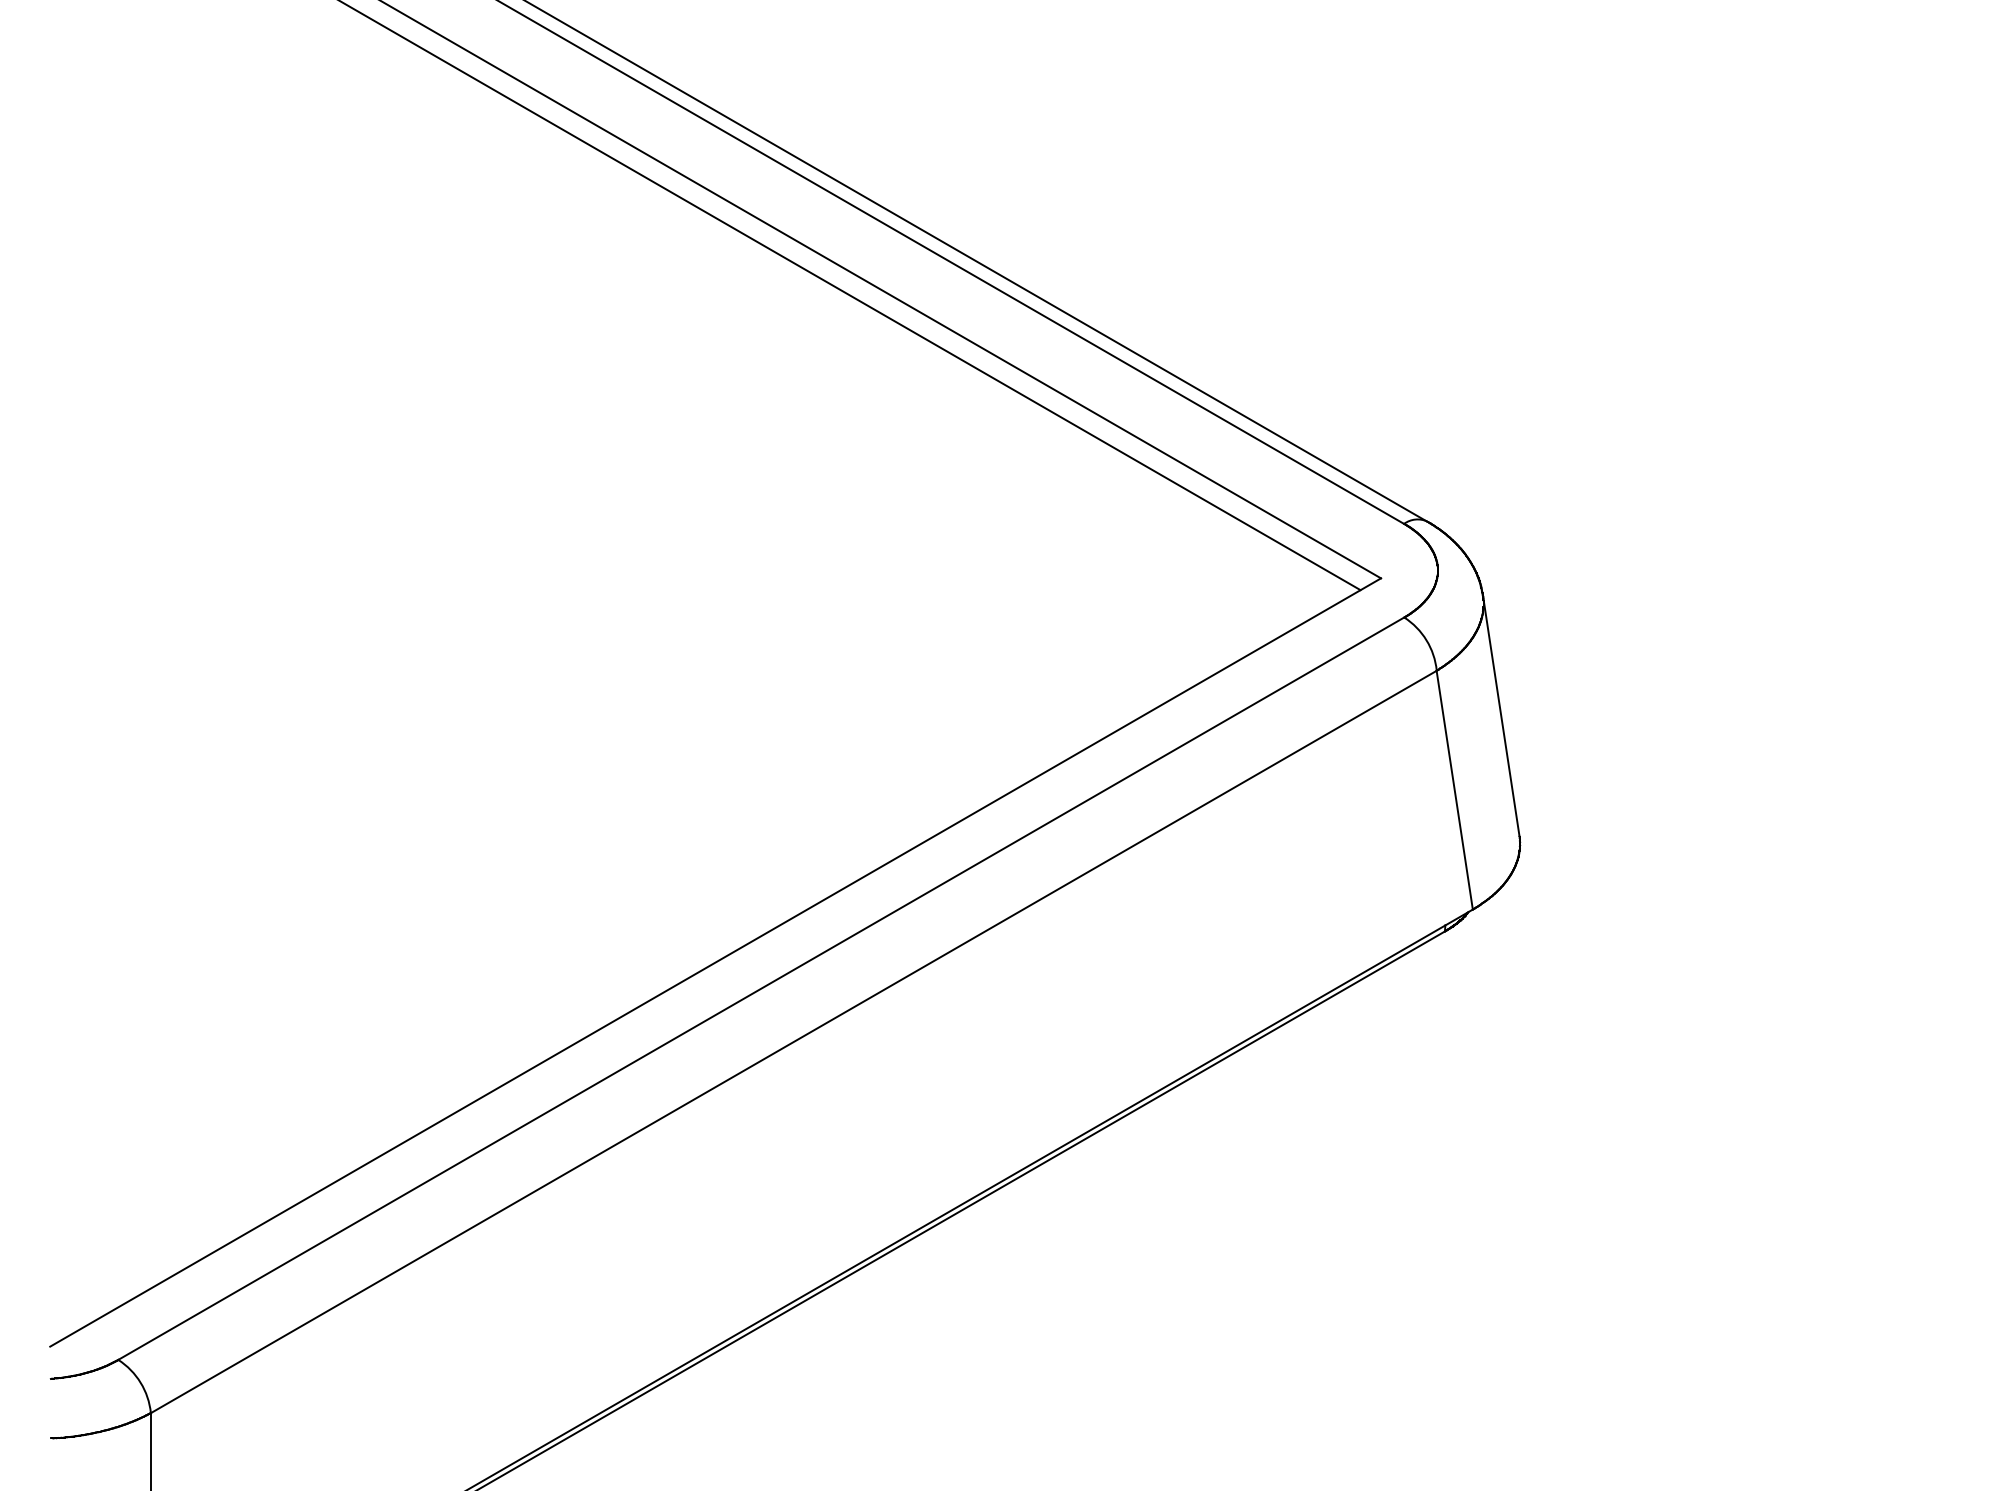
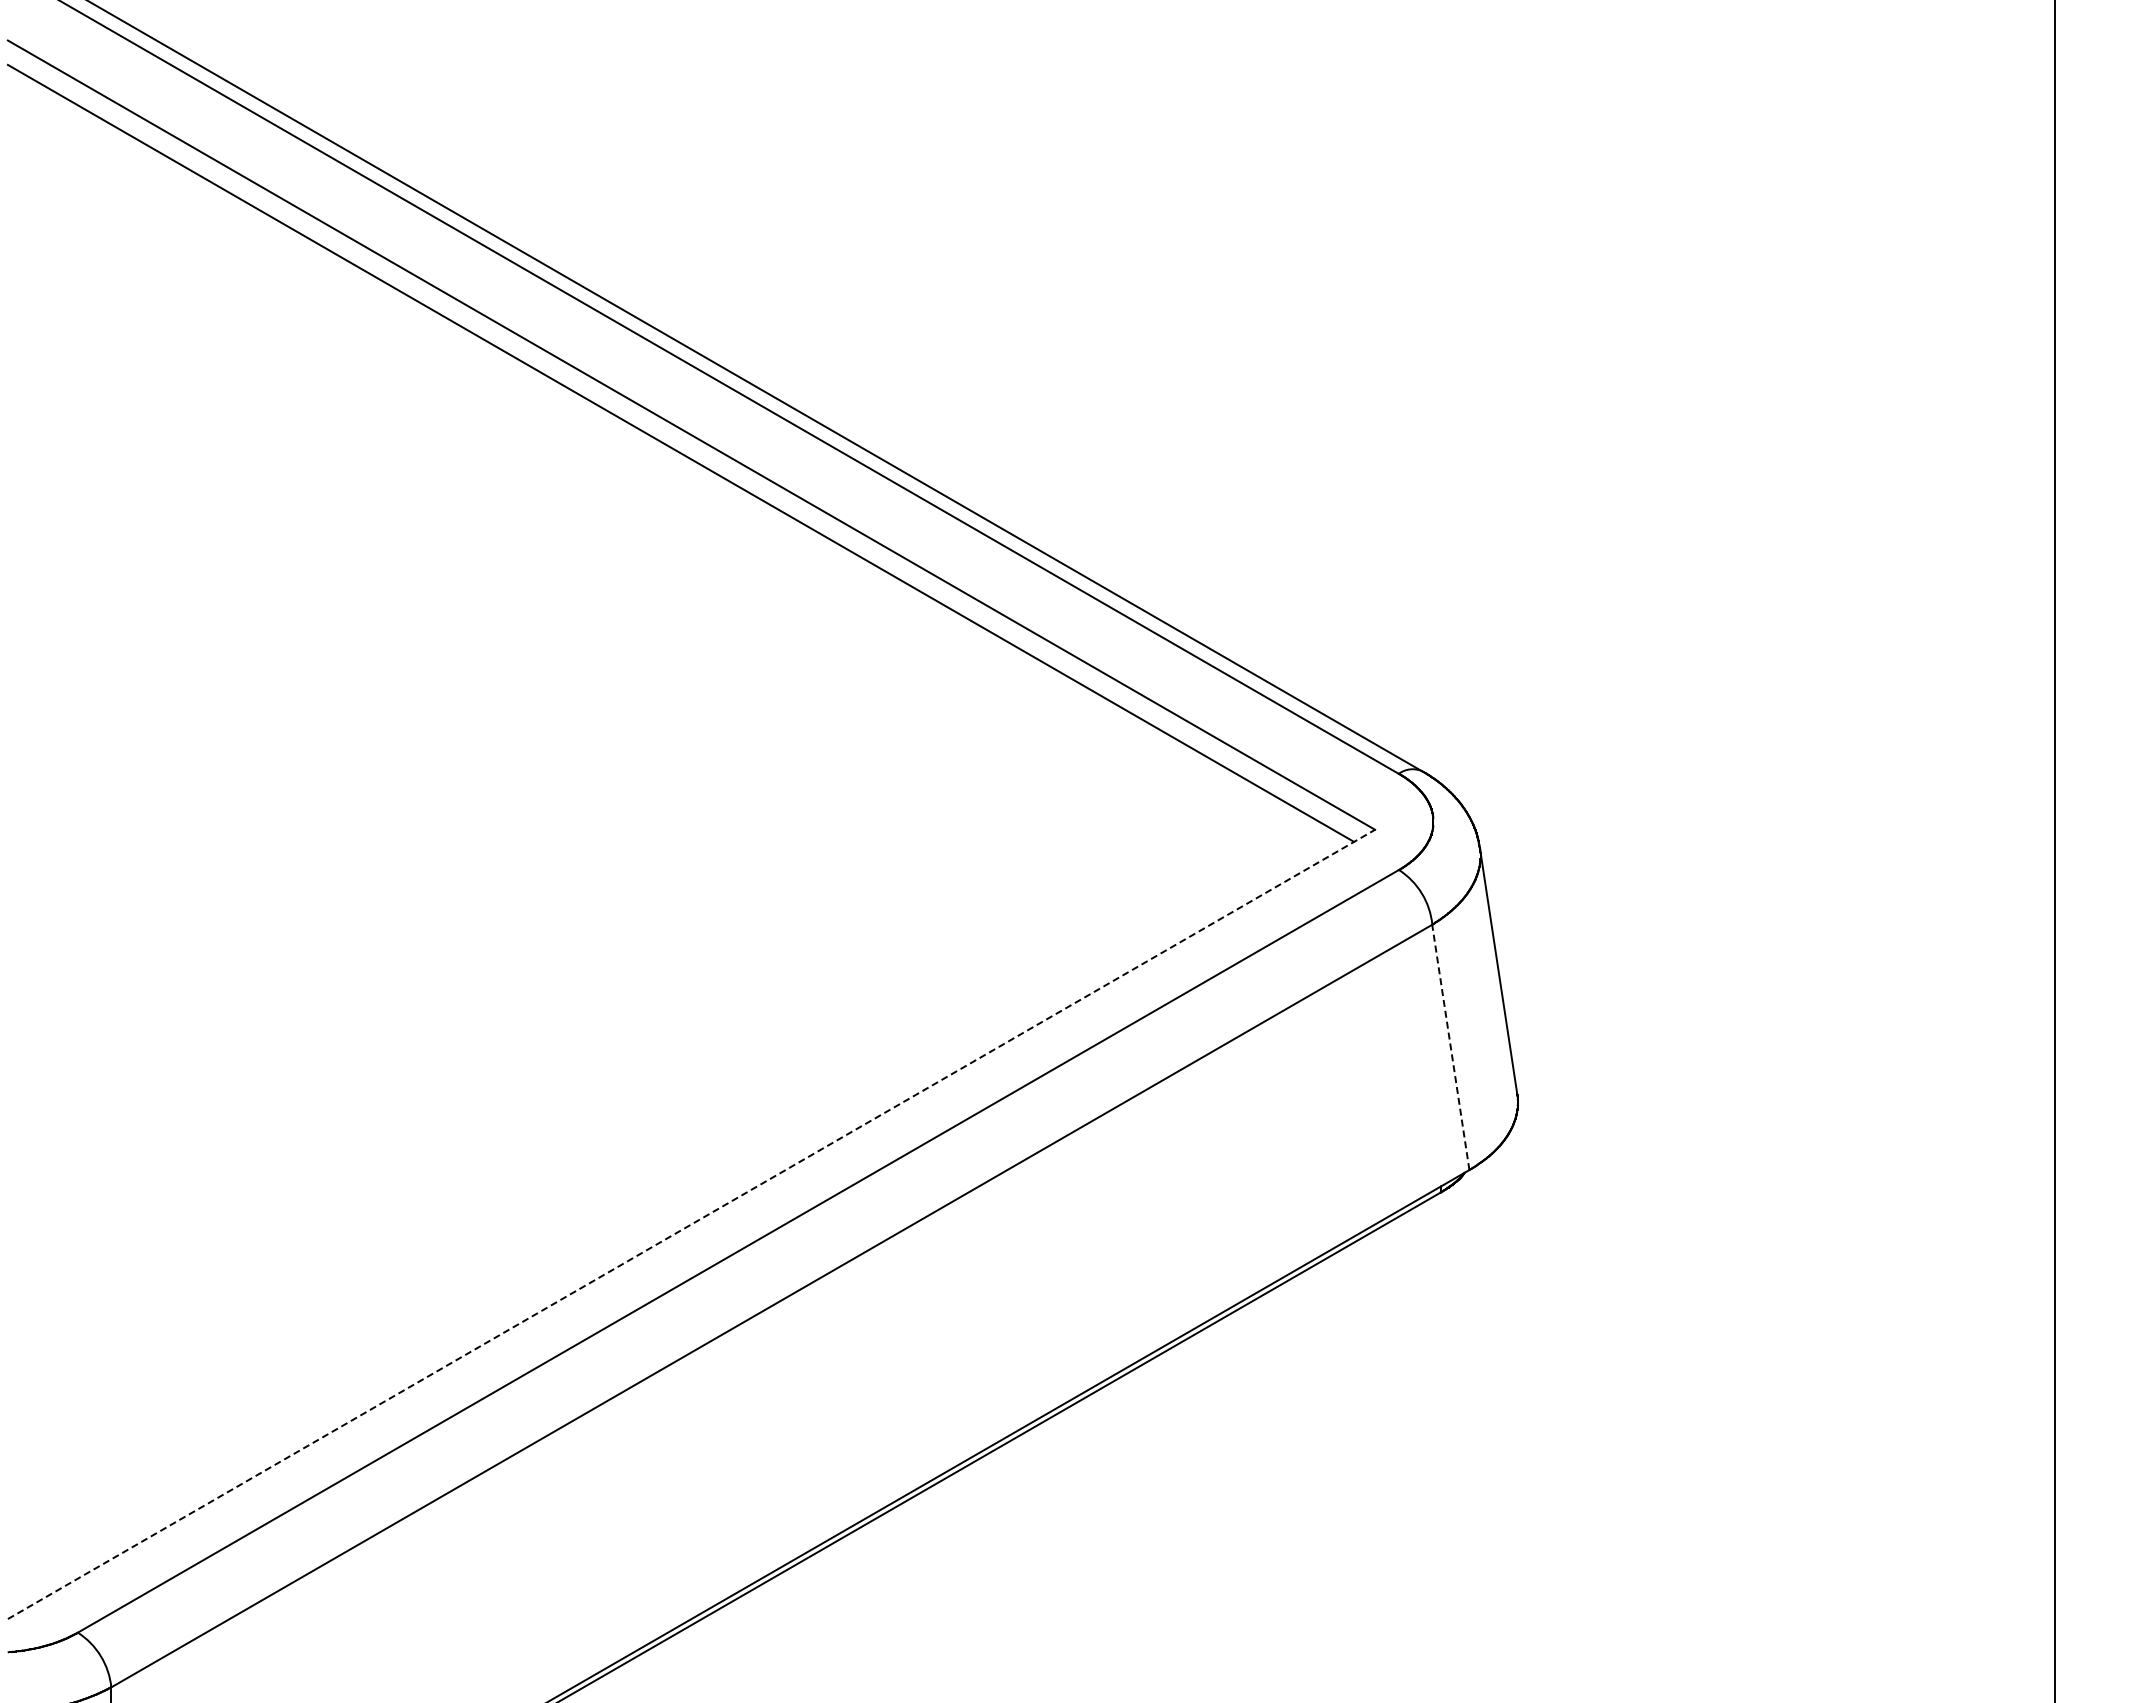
line: (1454, 789) -> (1450, 1046), solid -> dashed
line: (715, 962) -> (691, 1224), solid -> dashed

